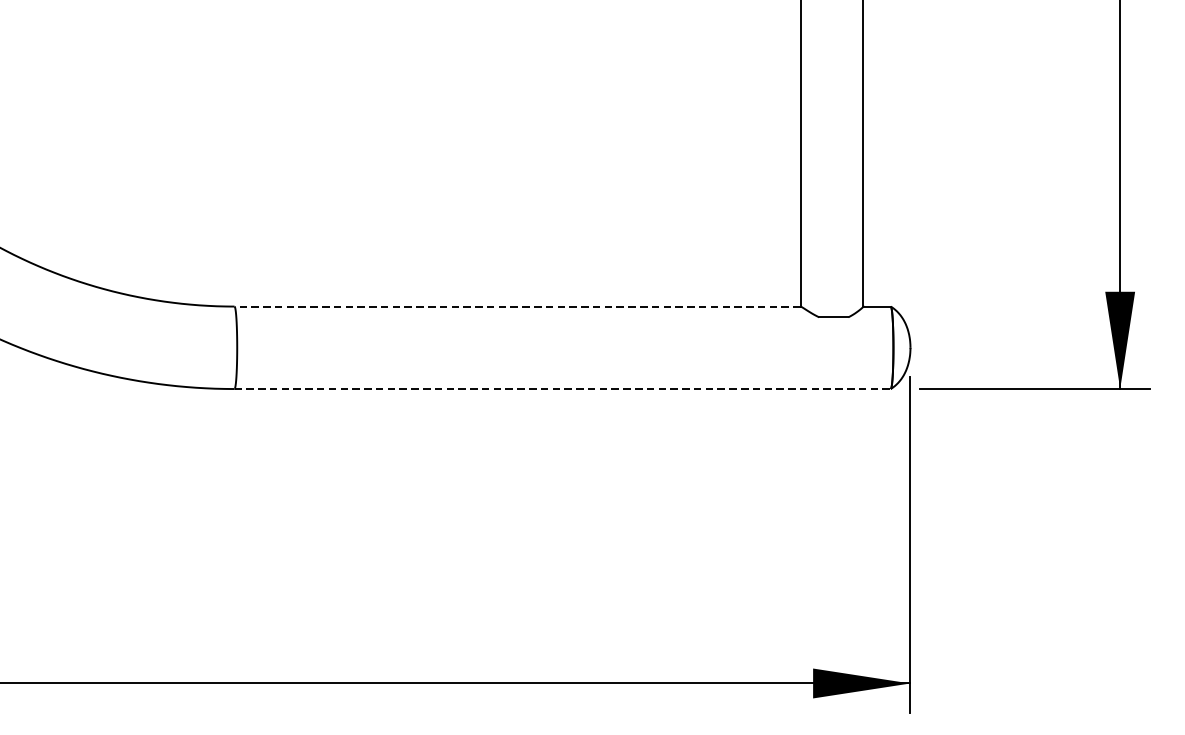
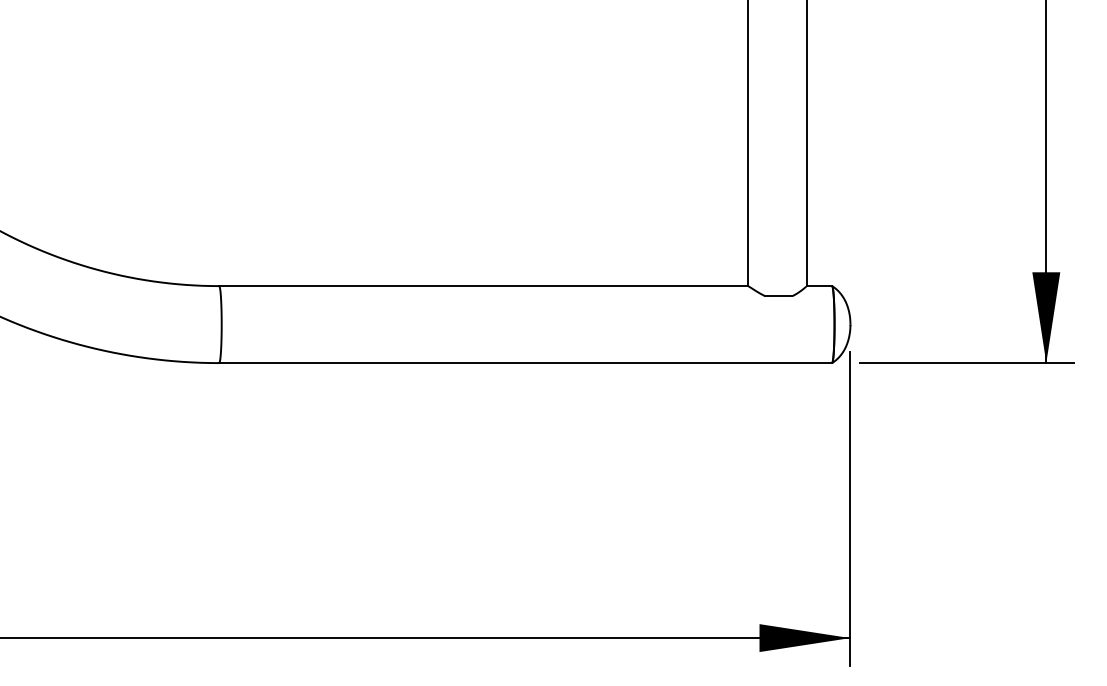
line: (517, 306) -> (483, 286), dashed -> solid
line: (563, 389) -> (526, 363), dashed -> solid

